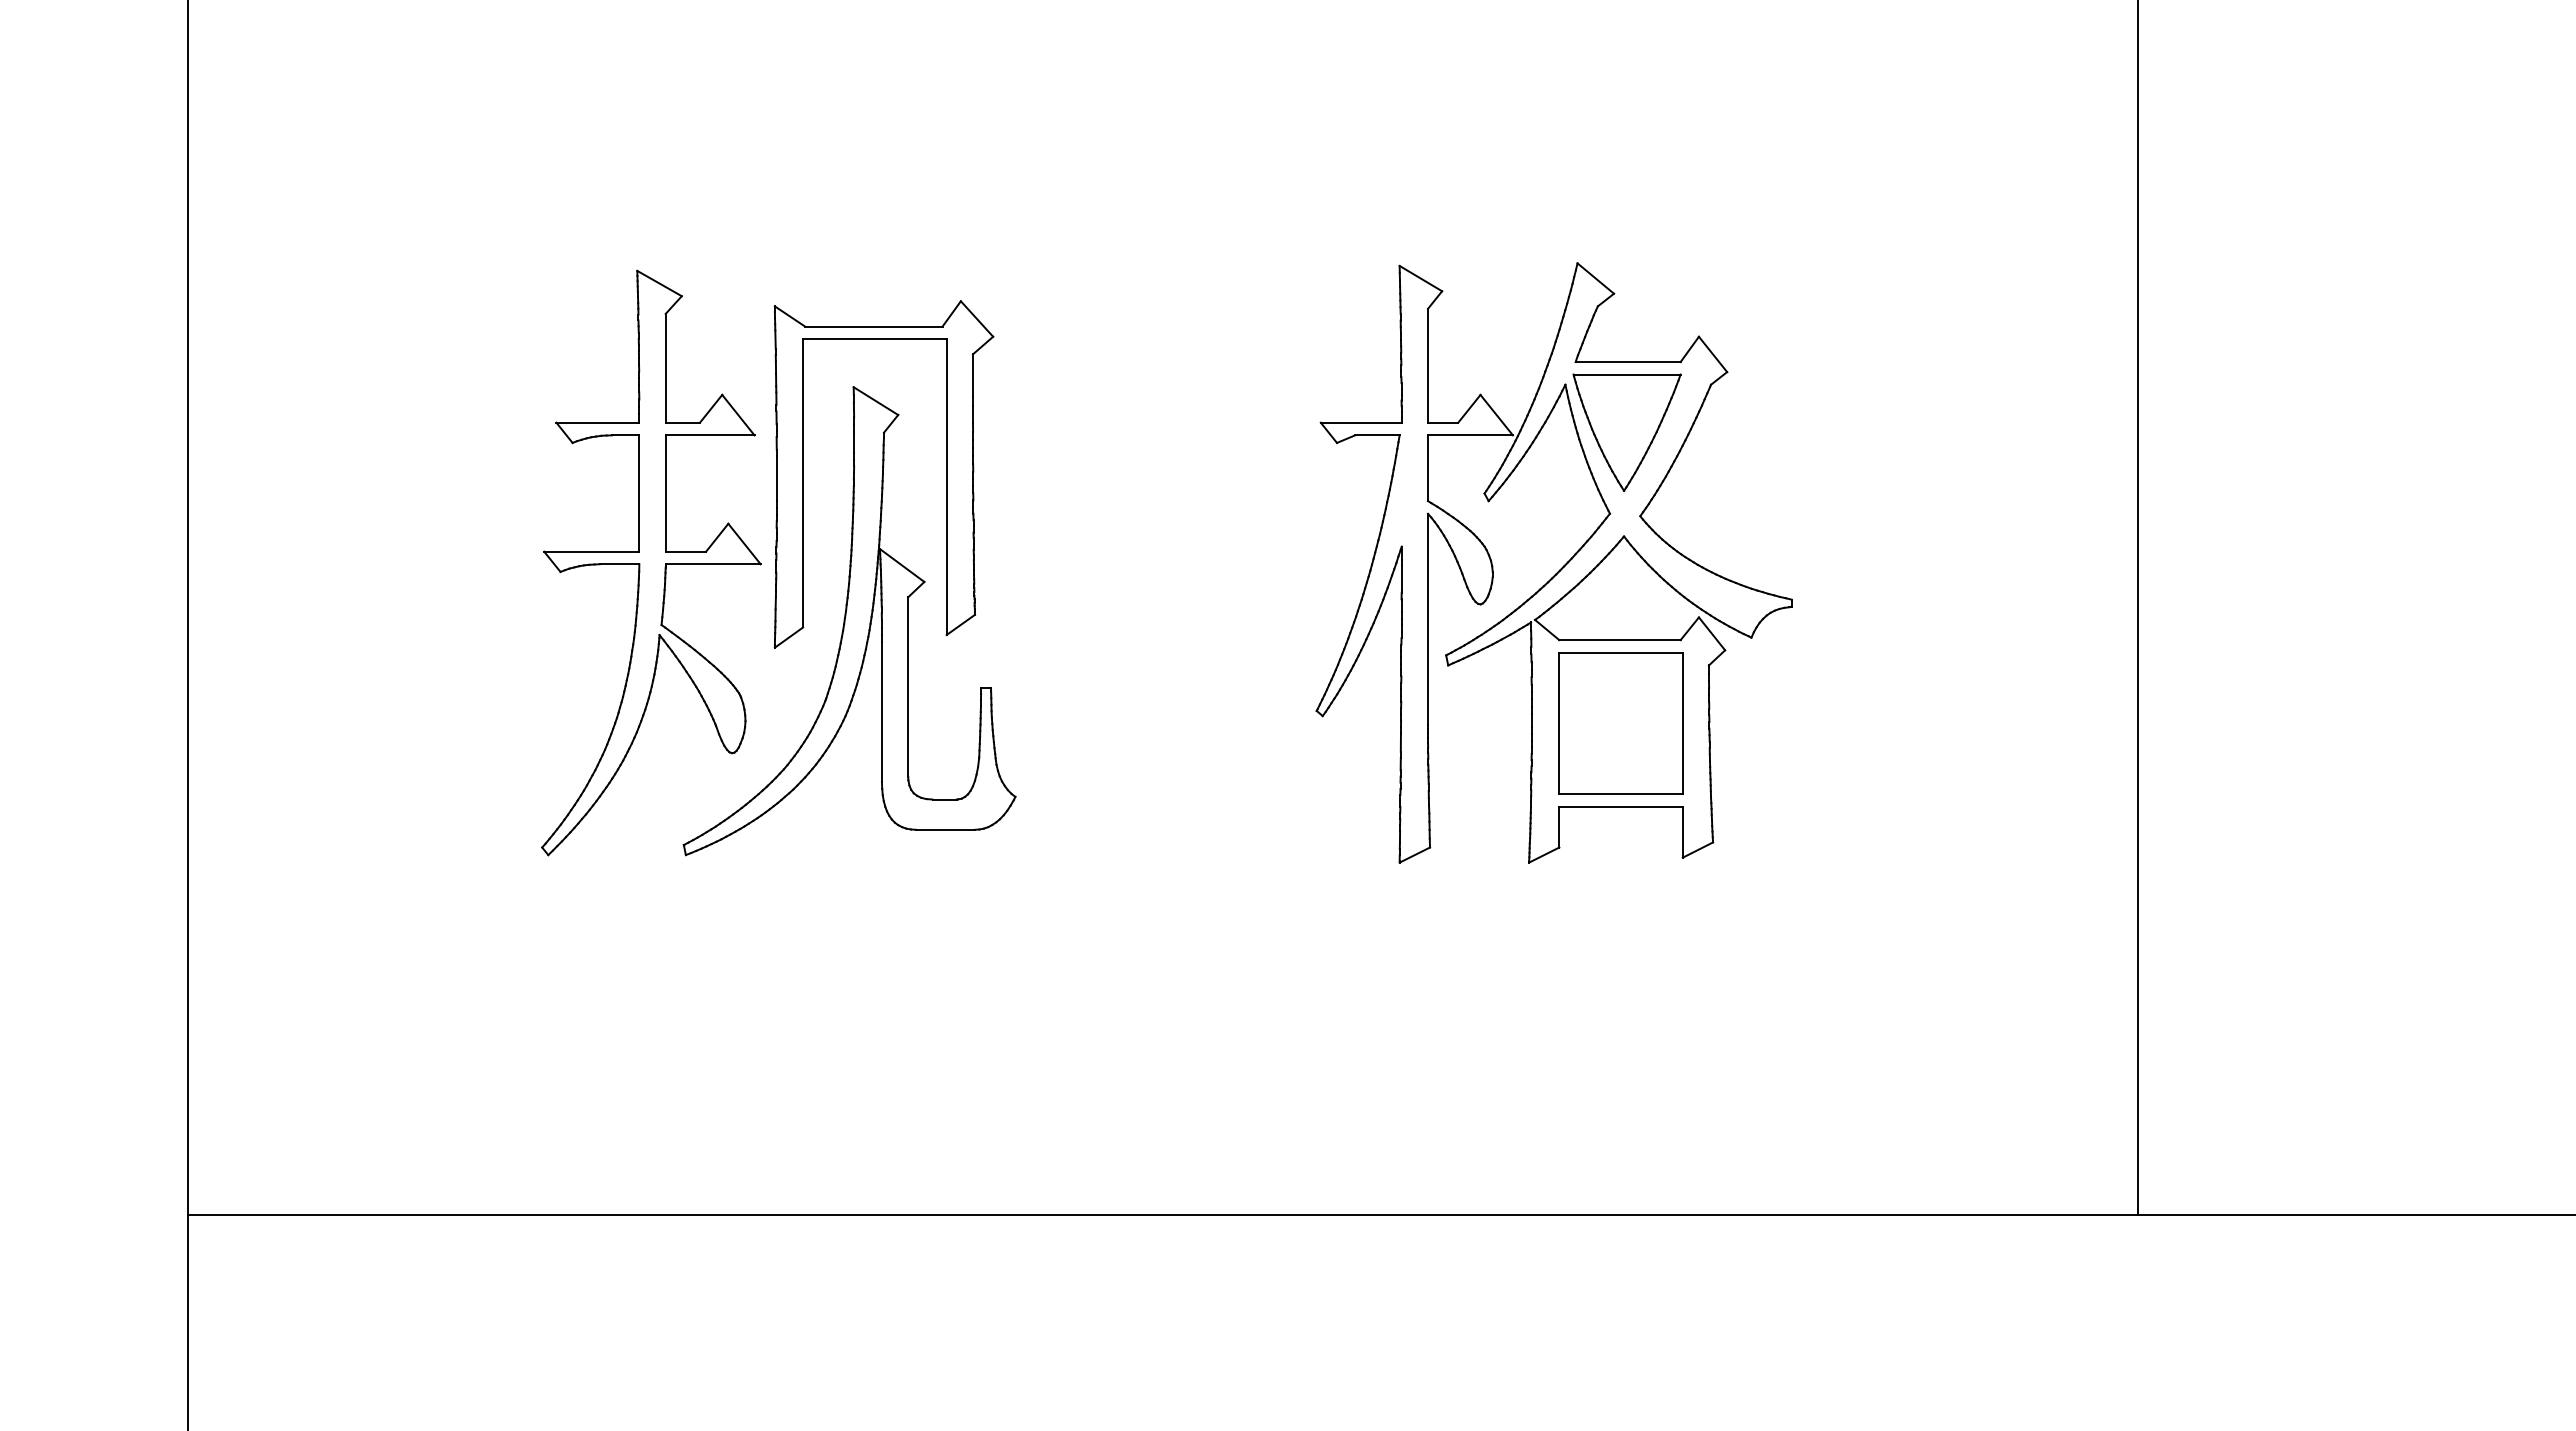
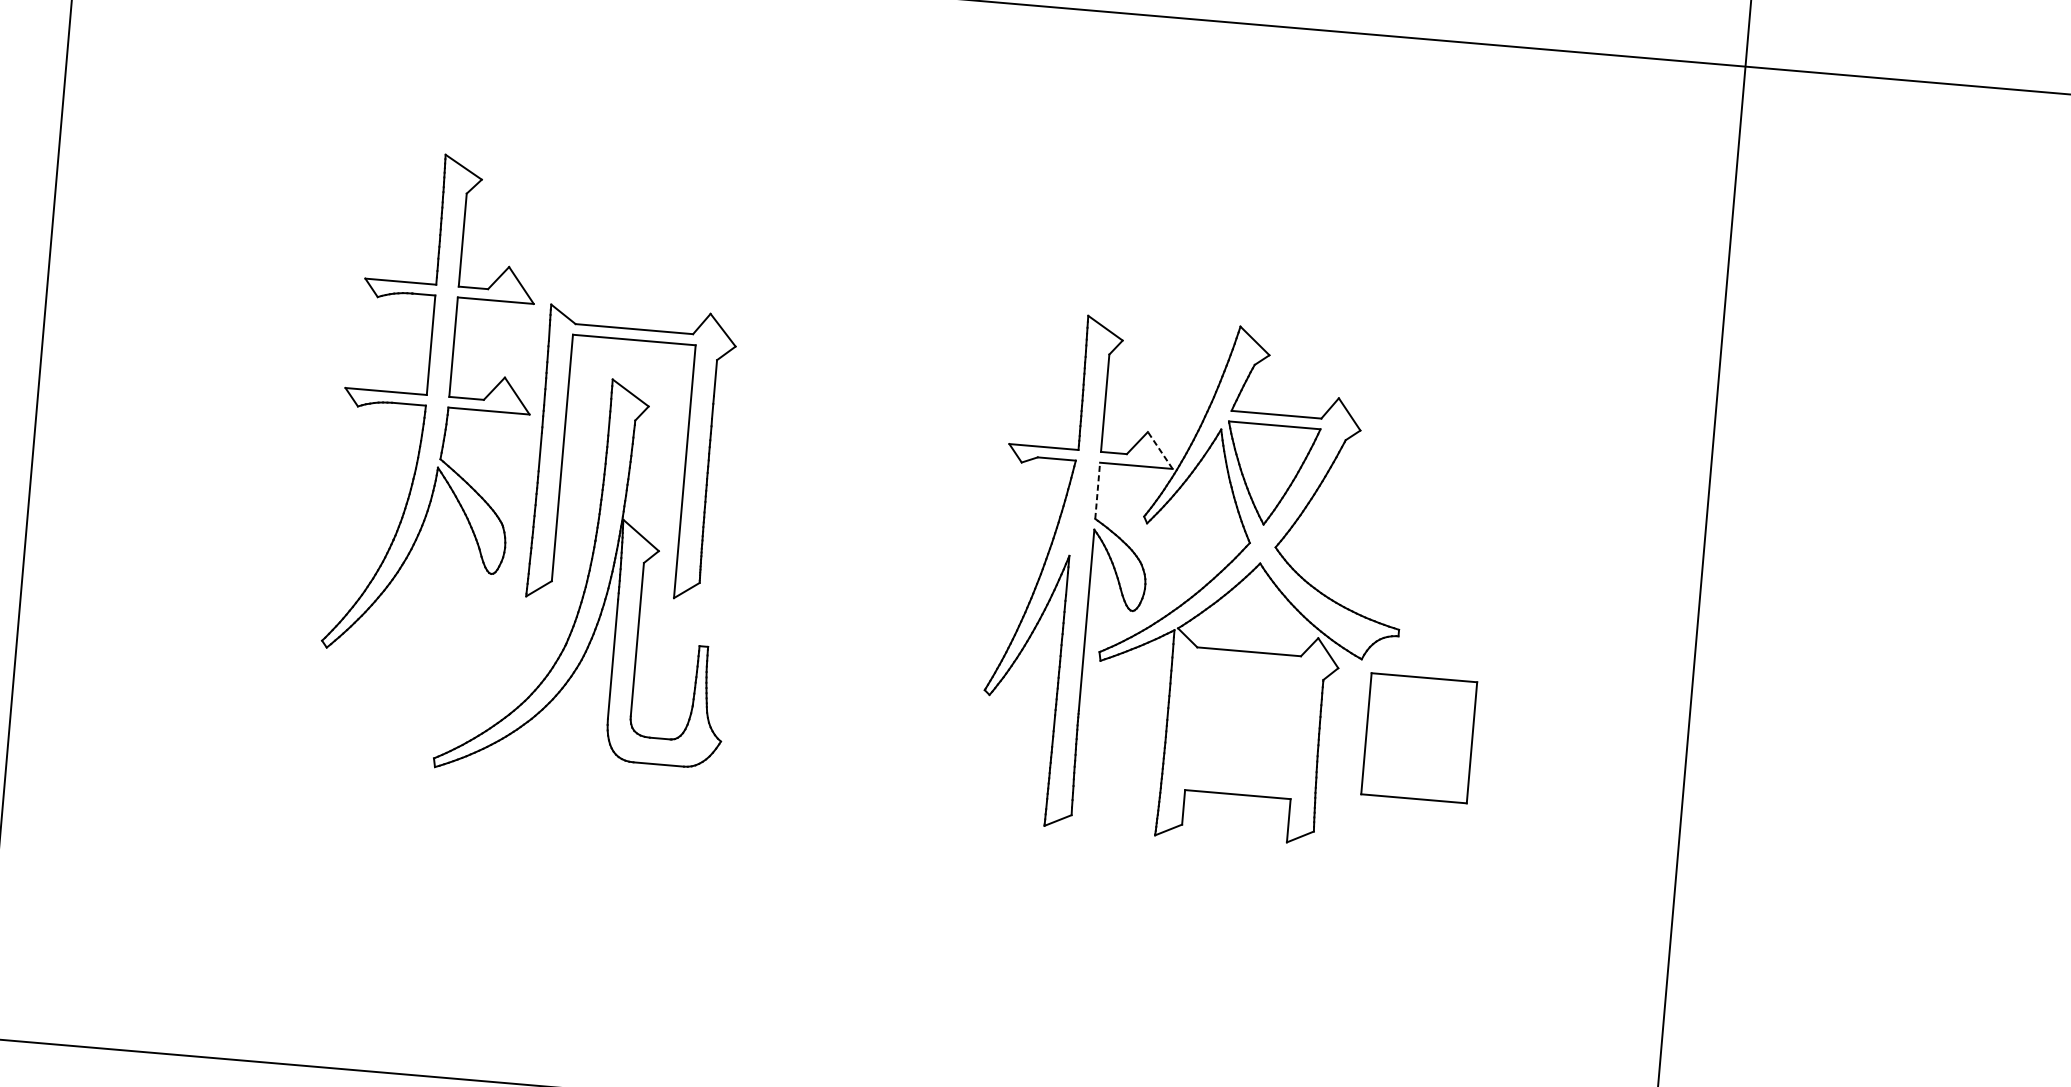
line: (1496, 415) -> (1160, 450), solid -> dashed
line: (1428, 468) -> (1098, 491), solid -> dashed
part: (651, 562) -> (436, 405), moved
part: (1620, 723) -> (1418, 738), moved

